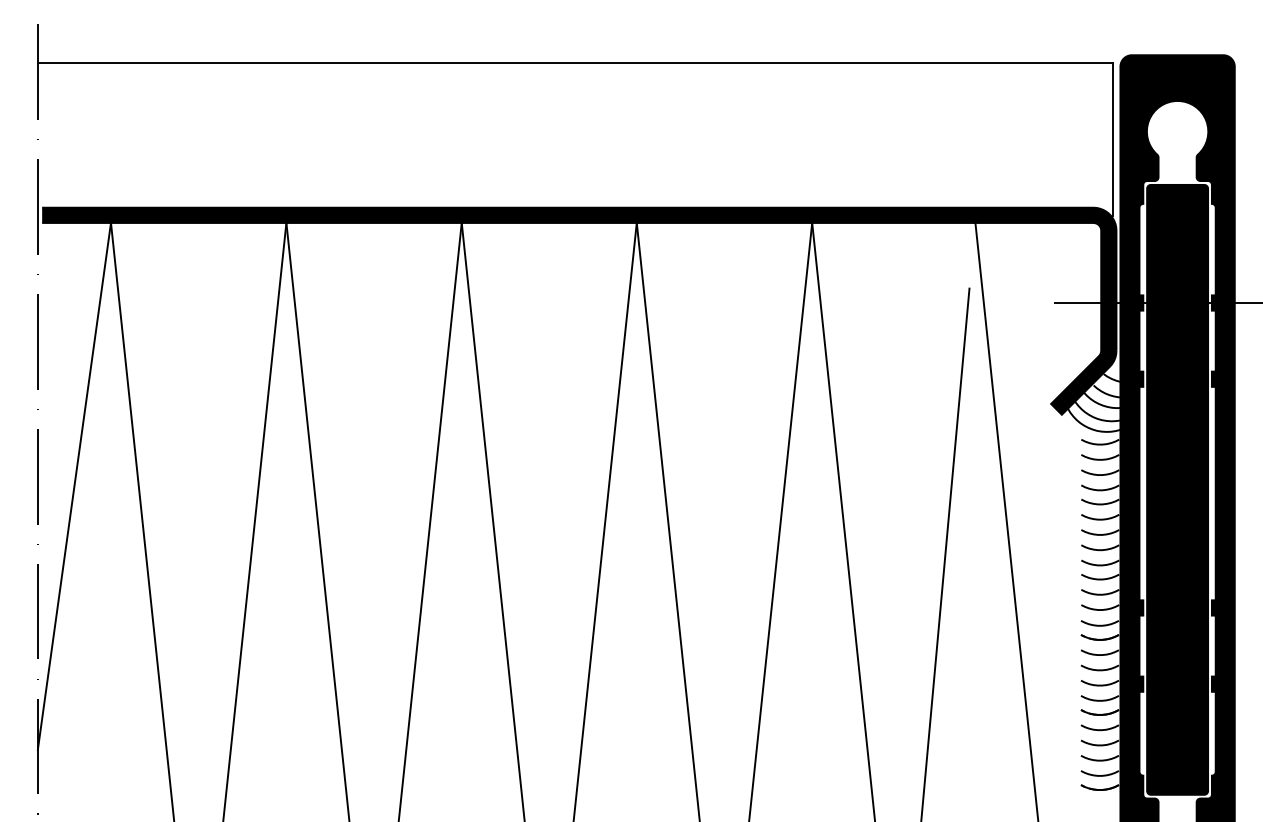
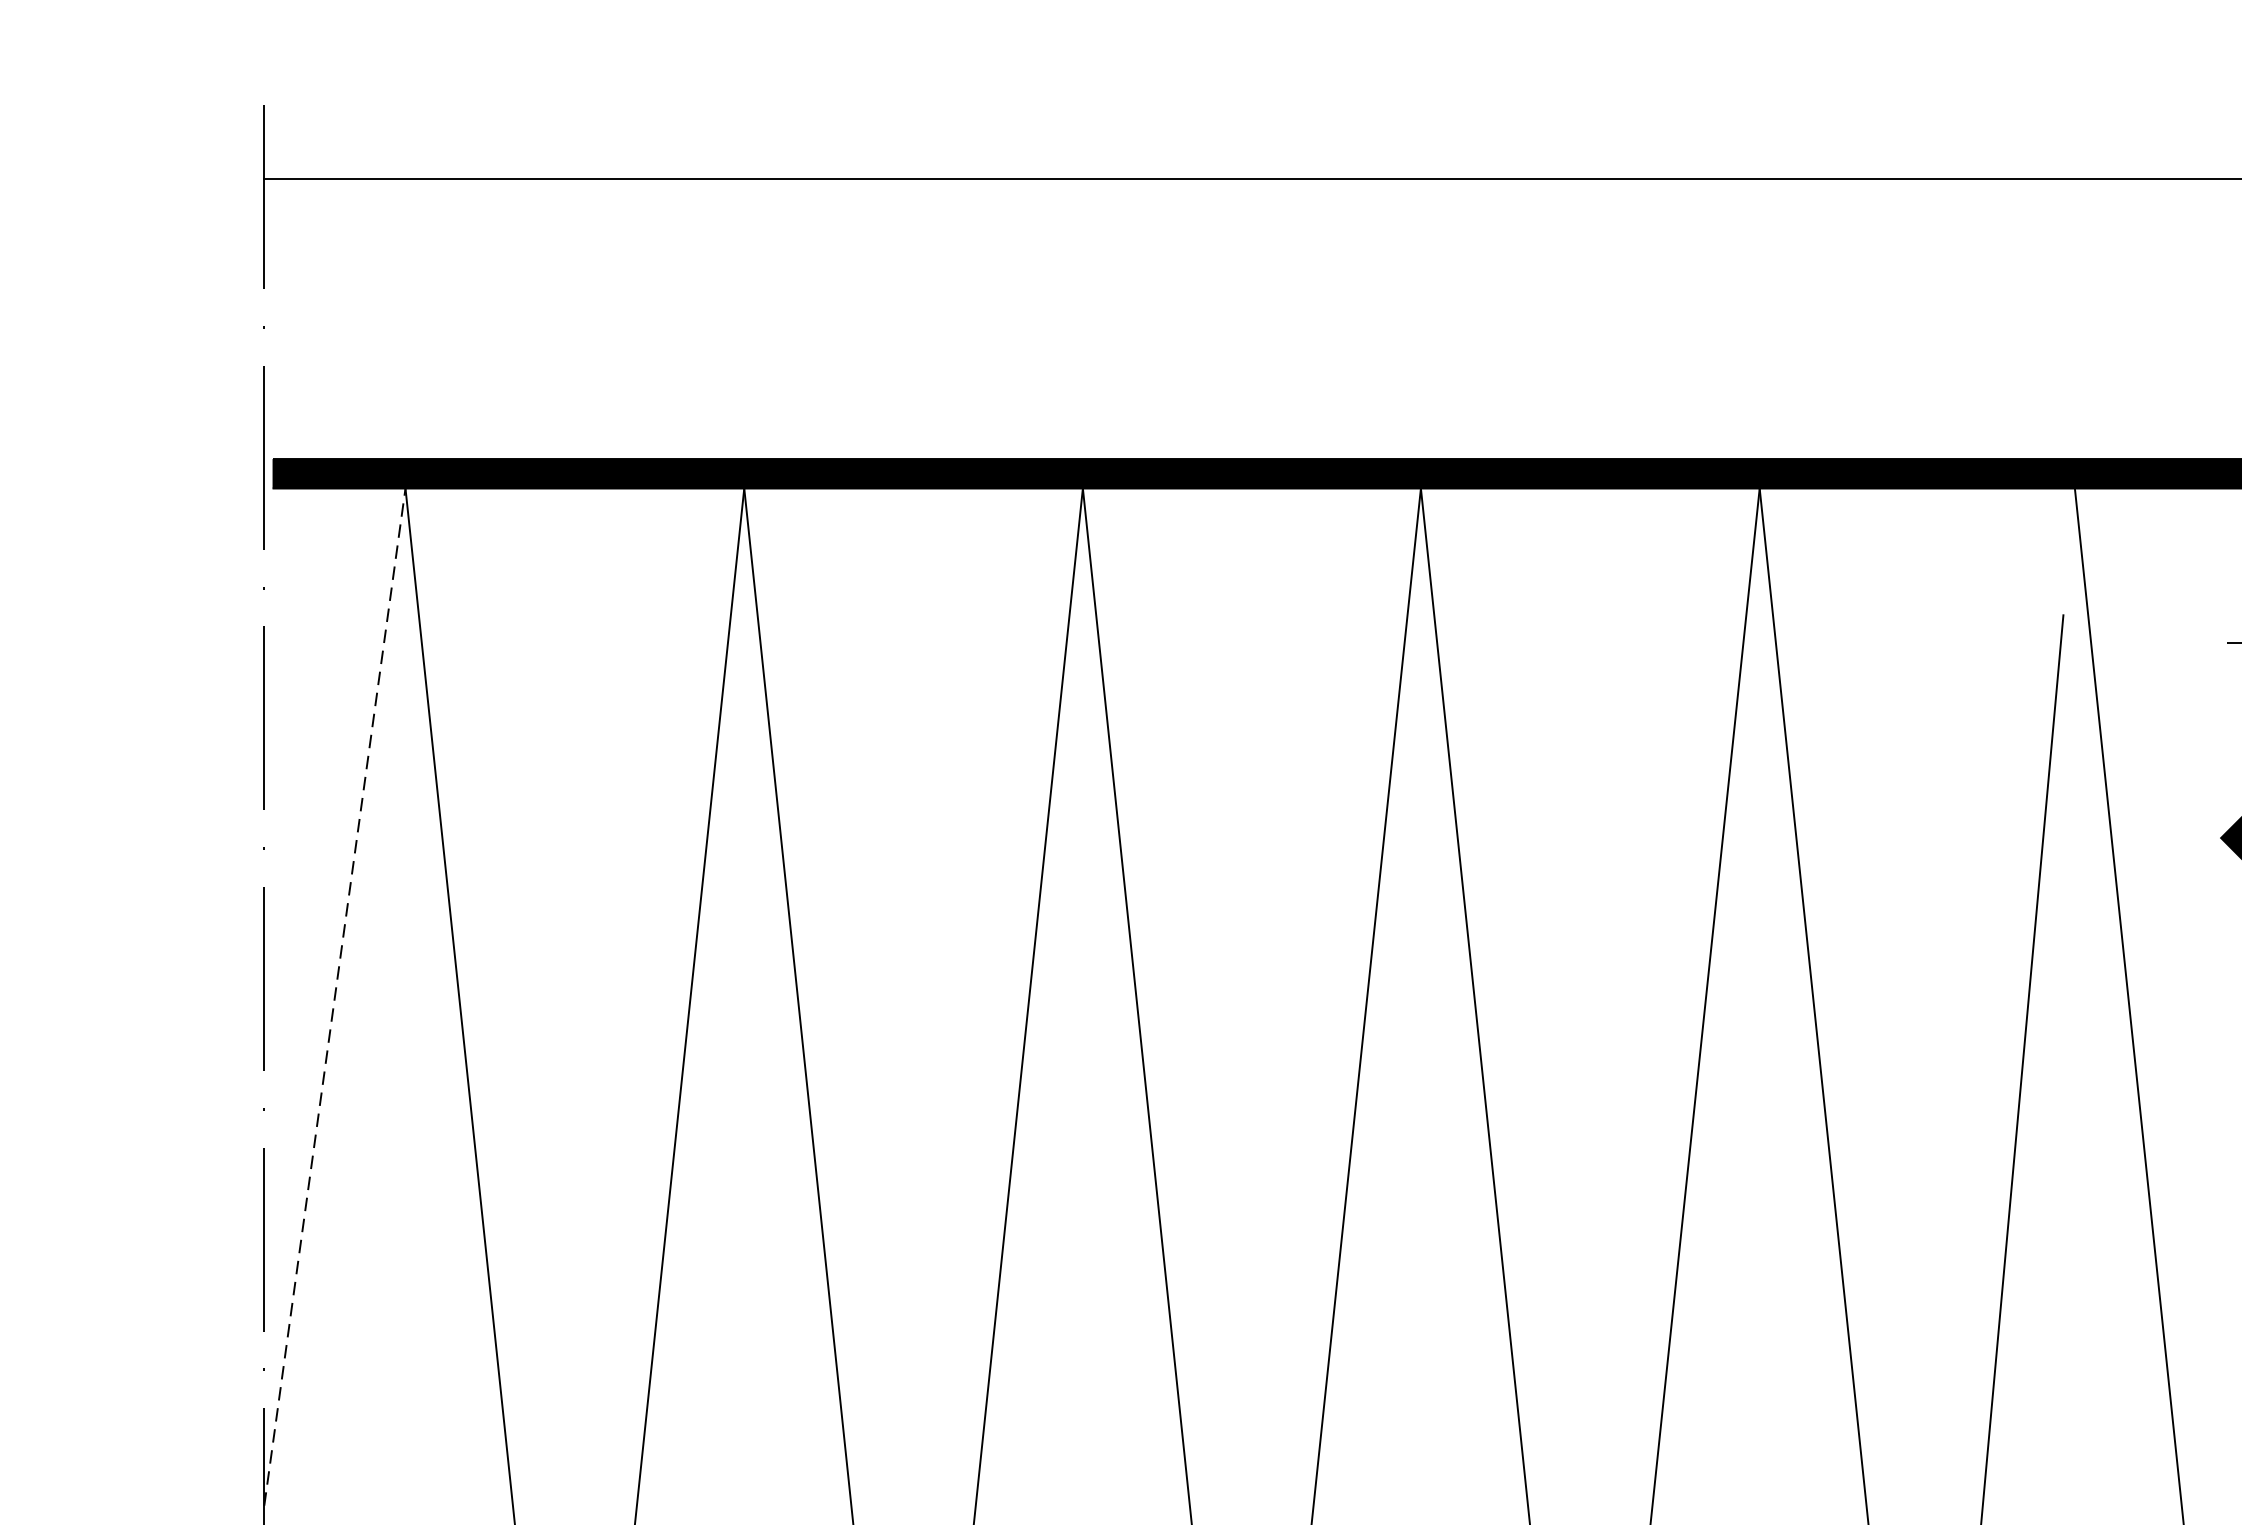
line: (74, 486) -> (335, 997), solid -> dashed

